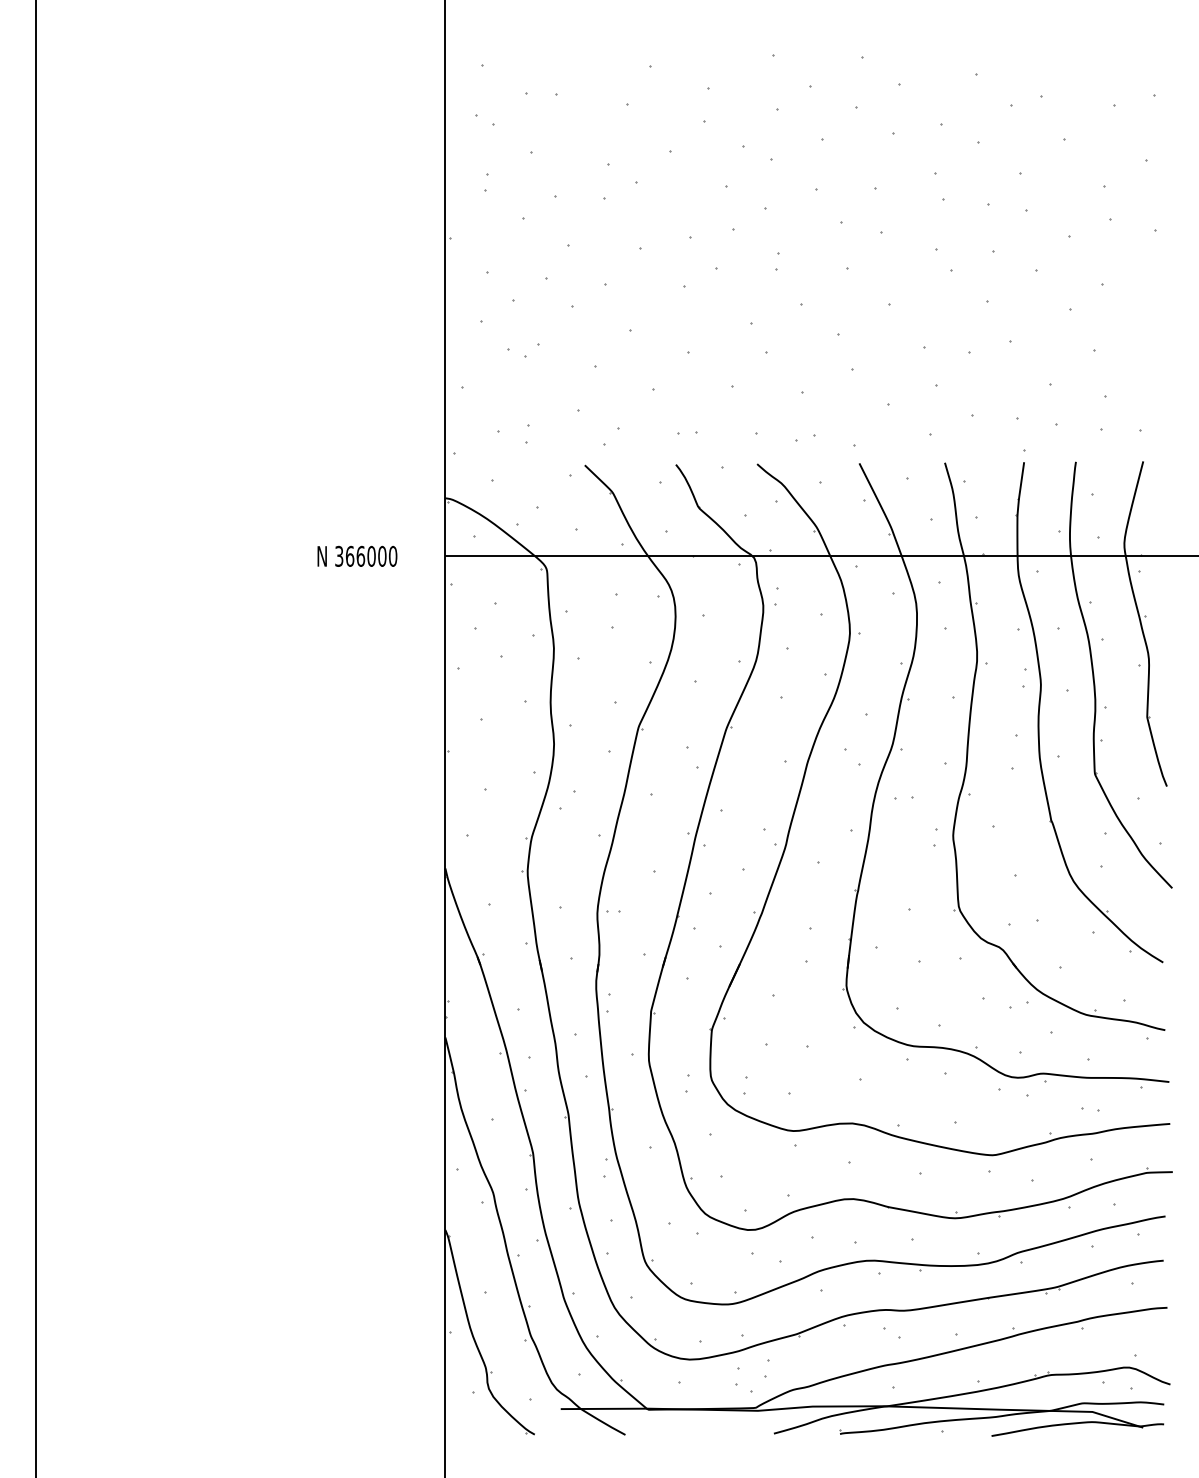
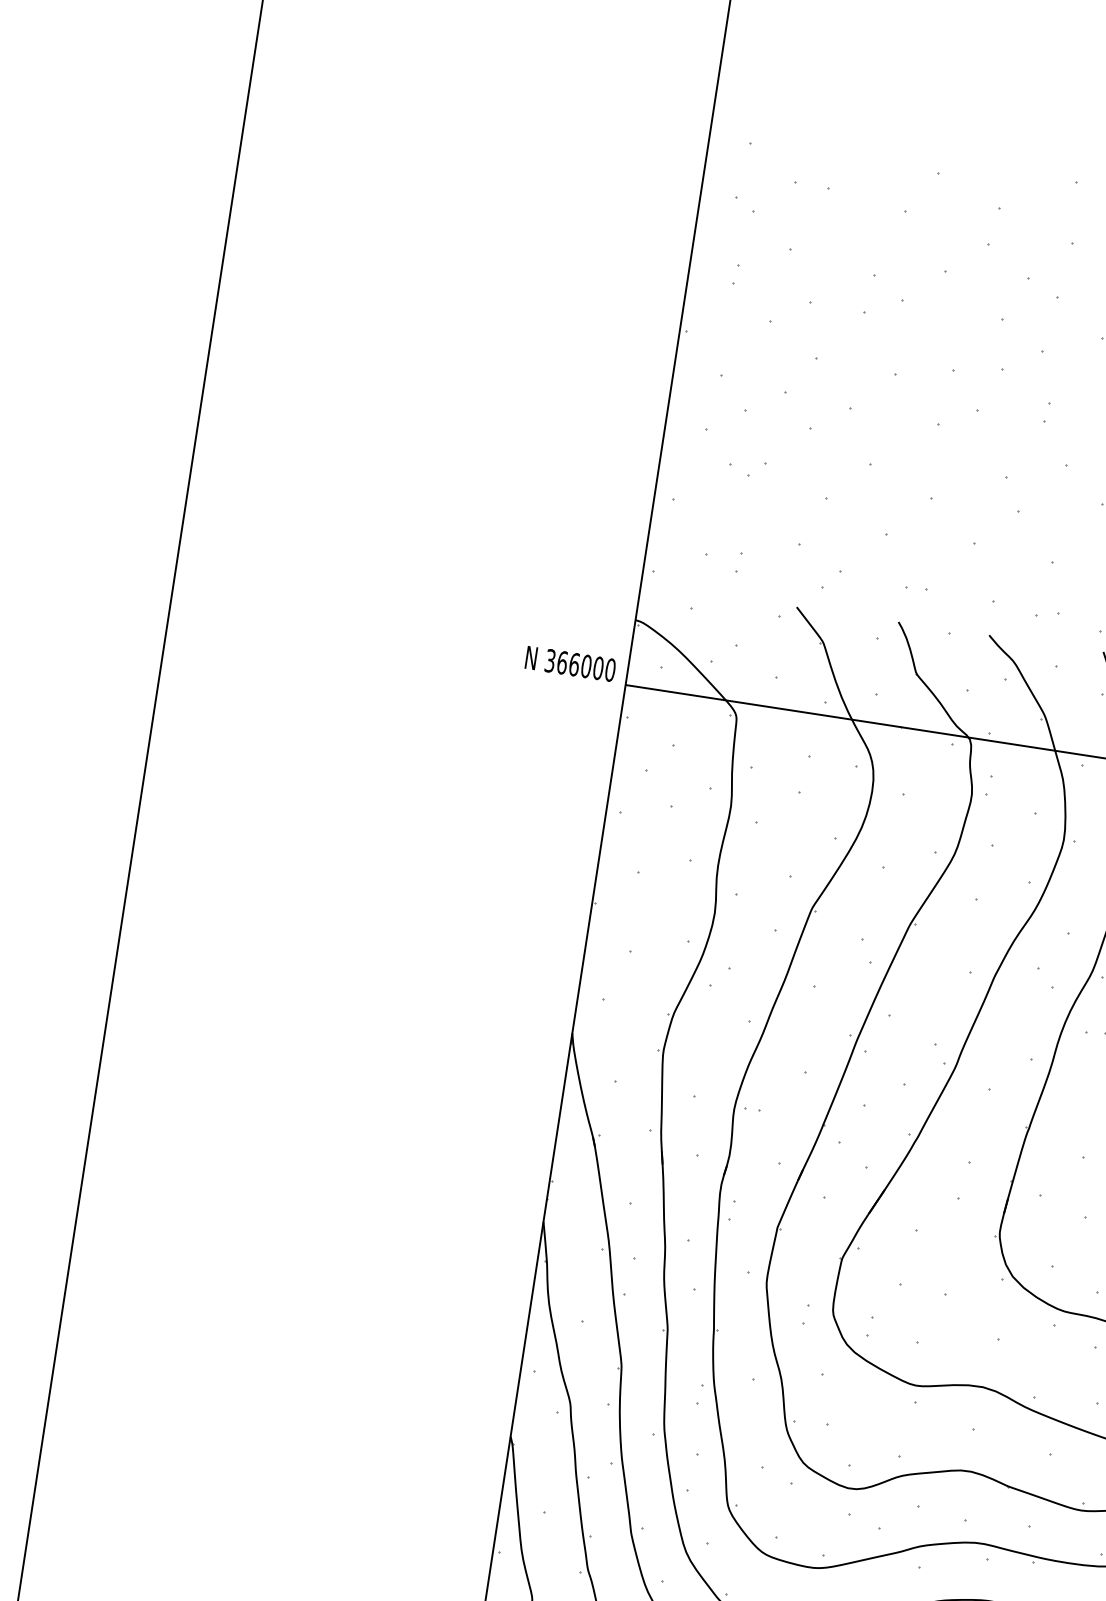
text: (357, 555) -> (570, 663), moved

